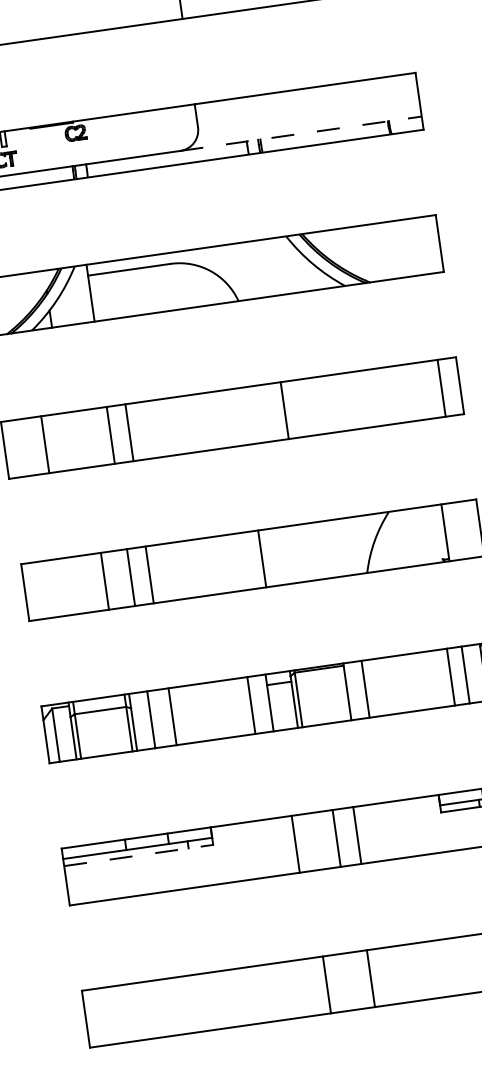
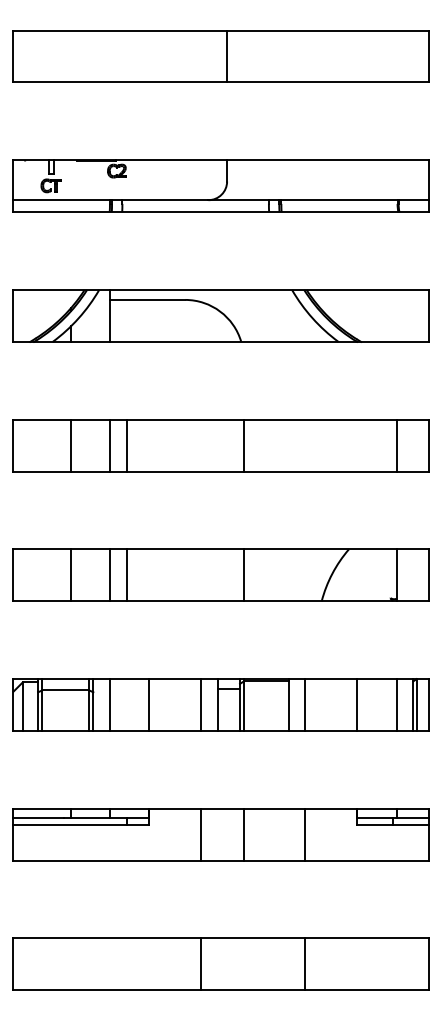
line: (301, 134) -> (318, 200), dashed -> solid
line: (441, 388) -> (396, 445), moved
line: (284, 410) -> (243, 445), moved
line: (45, 444) -> (71, 445), moved
line: (262, 559) -> (243, 575), moved
line: (105, 581) -> (71, 575), moved
line: (451, 676) -> (357, 704), moved
line: (172, 716) -> (149, 704), moved
line: (357, 835) -> (305, 834), moved
line: (336, 838) -> (243, 834), moved
line: (295, 844) -> (201, 834), moved
line: (138, 855) -> (81, 824), dashed -> solid
line: (371, 978) -> (305, 964), moved
line: (327, 984) -> (201, 964), moved

